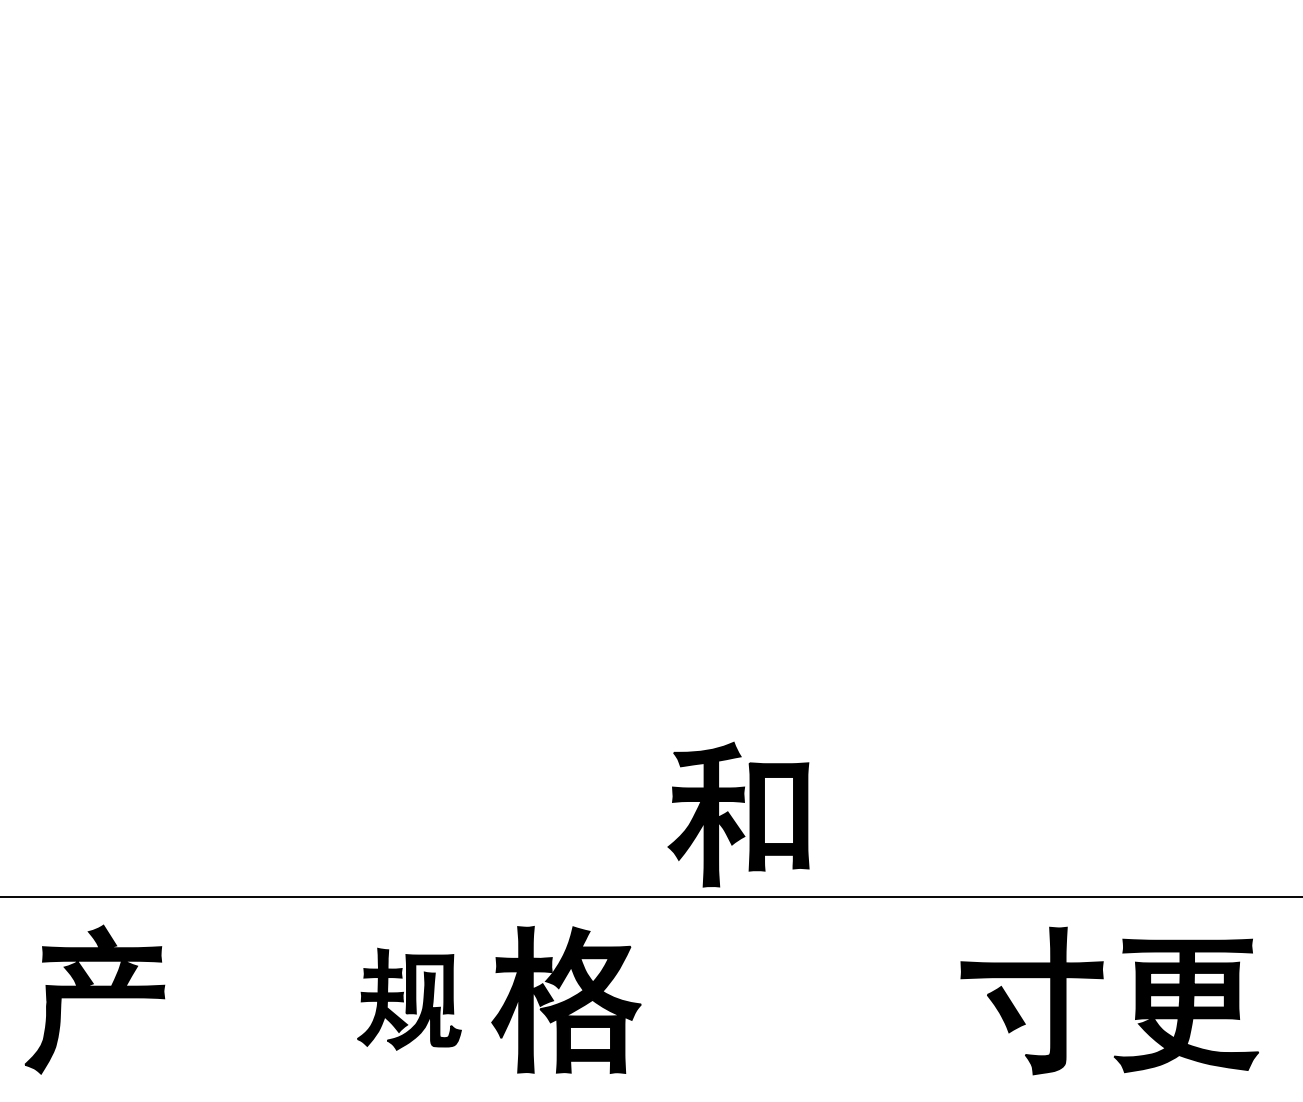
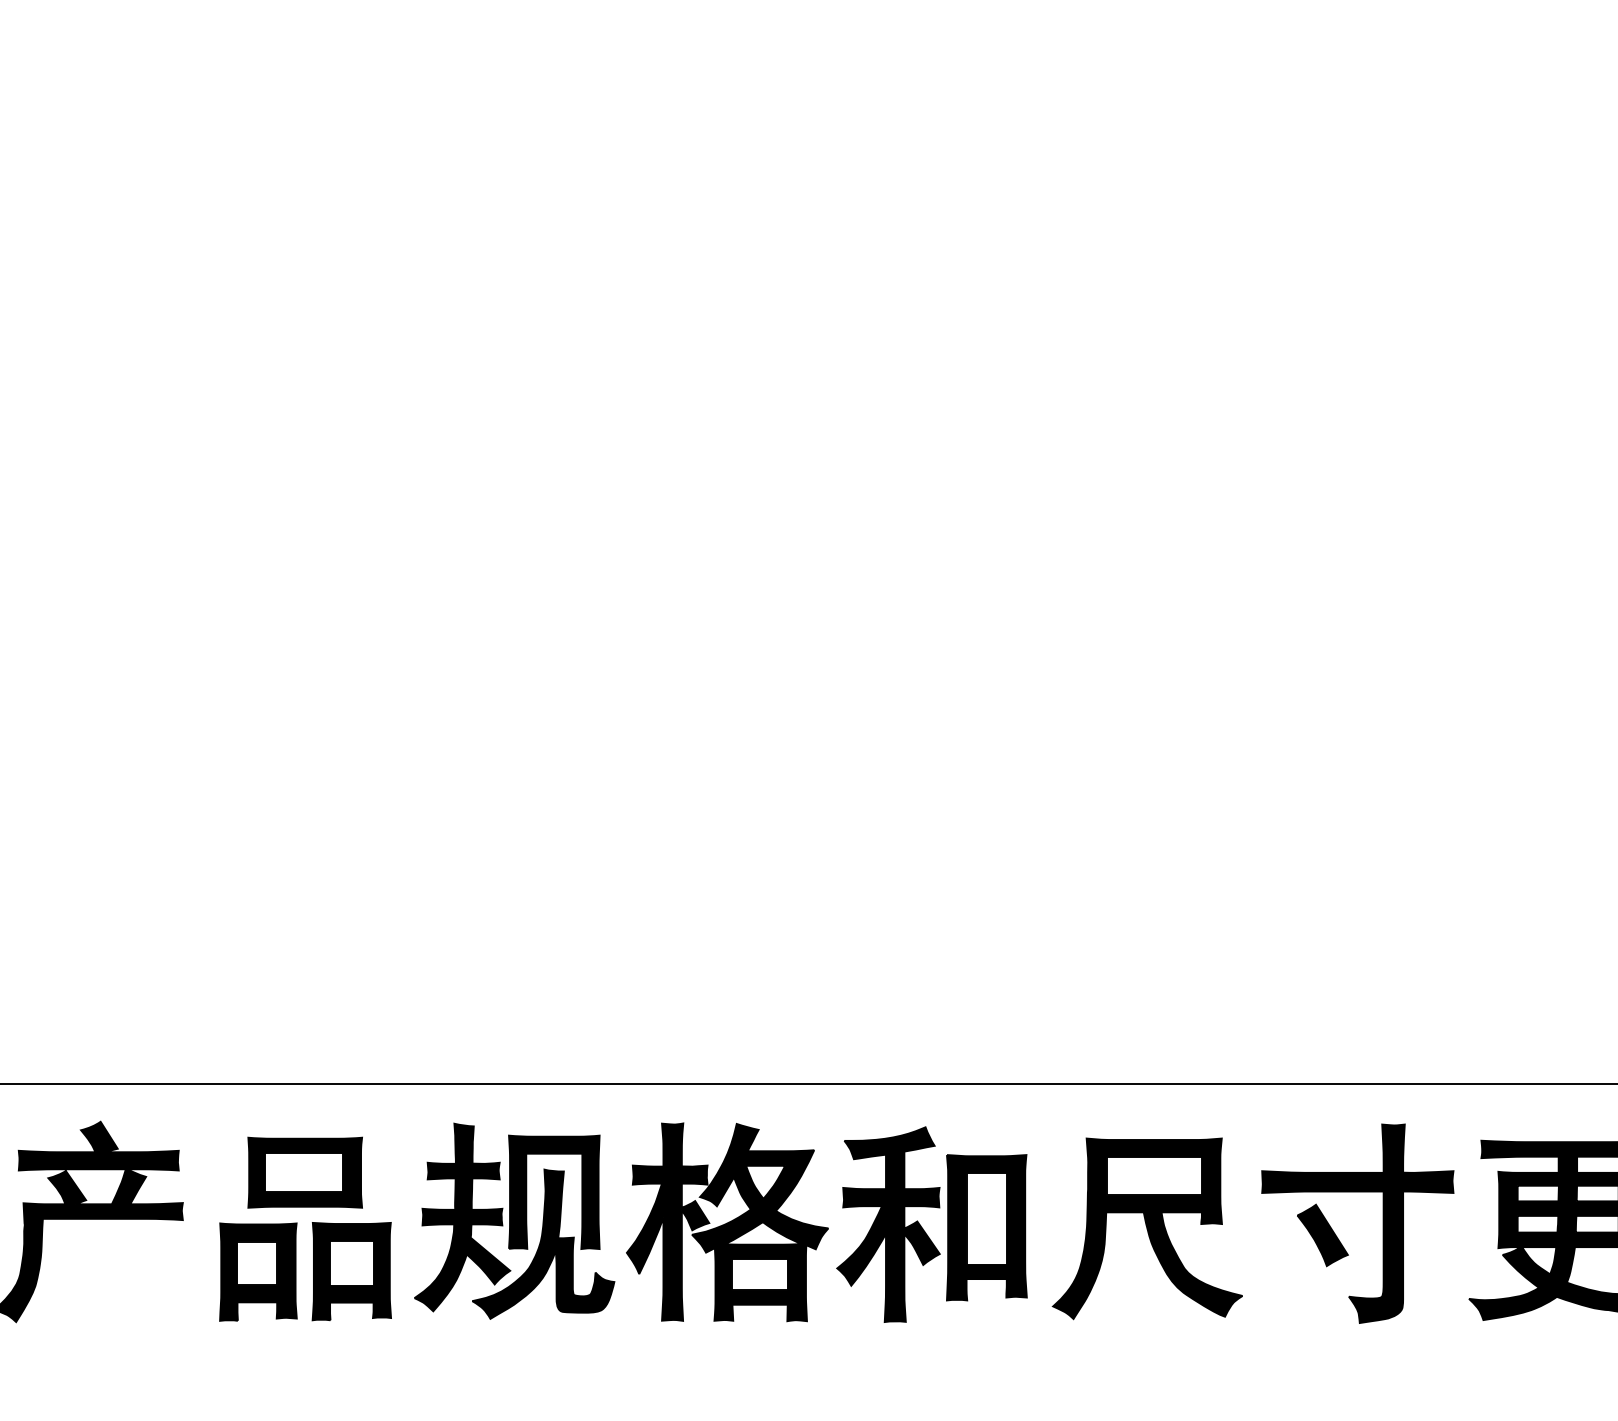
part: (733, 818) -> (925, 1229), moved
part: (409, 999) -> (514, 1221), size x1.43
part: (254, 1004) -> (305, 1228), added
part: (876, 1004) -> (1147, 1228), added

